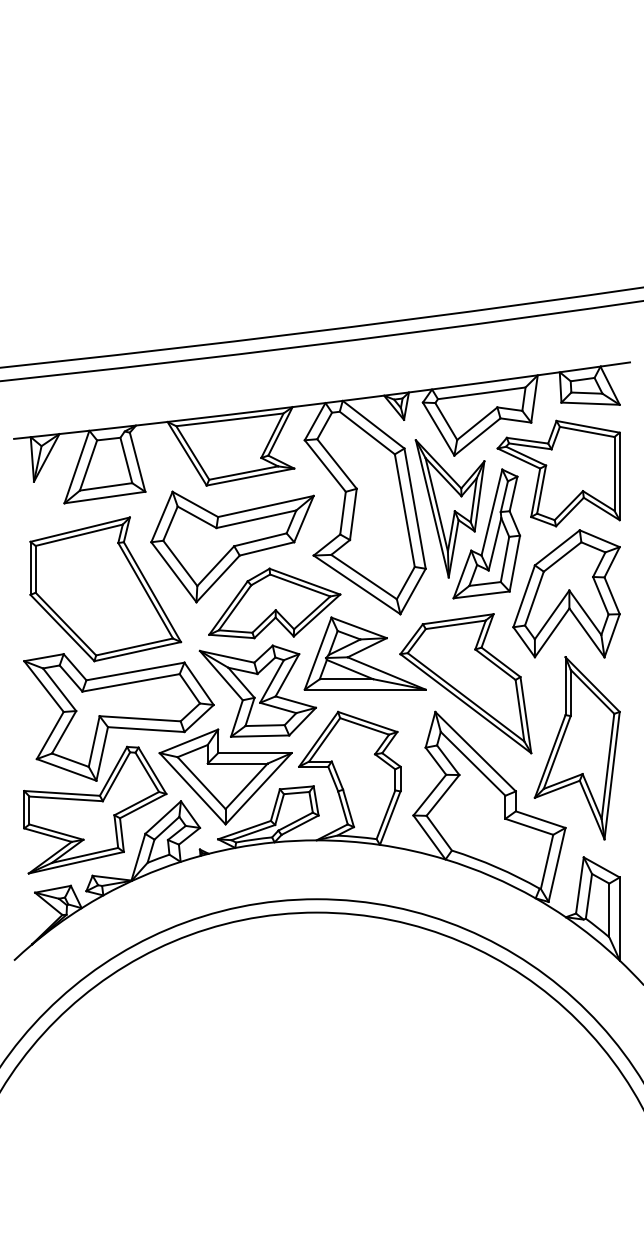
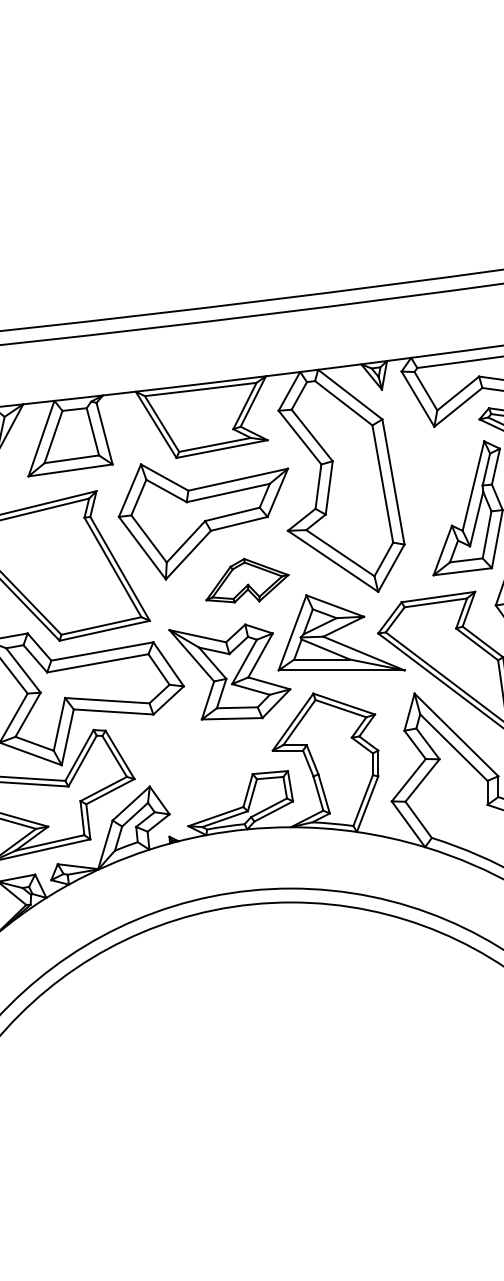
part: (449, 508) -> (429, 481), removed
part: (274, 603) -> (247, 580), size x0.6
part: (225, 776) -> (196, 760), removed

